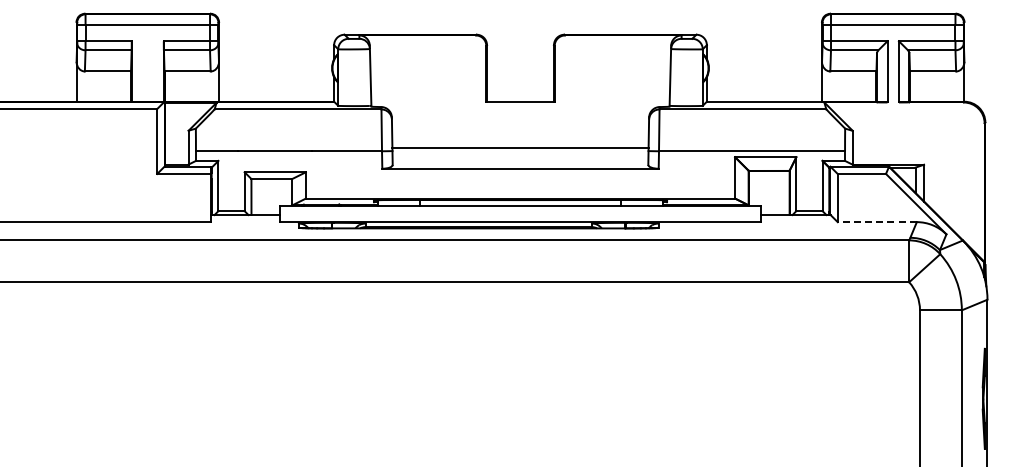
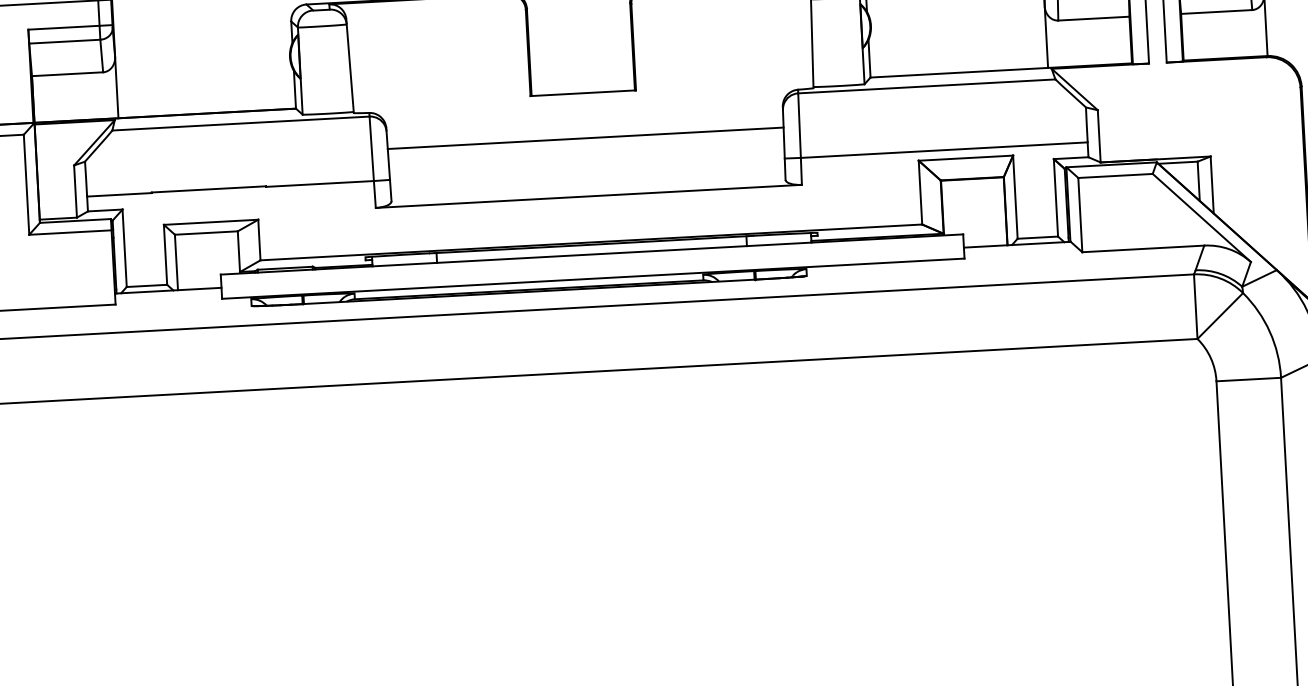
line: (520, 148) -> (585, 138), moved
line: (877, 222) -> (1143, 249), dashed -> solid

